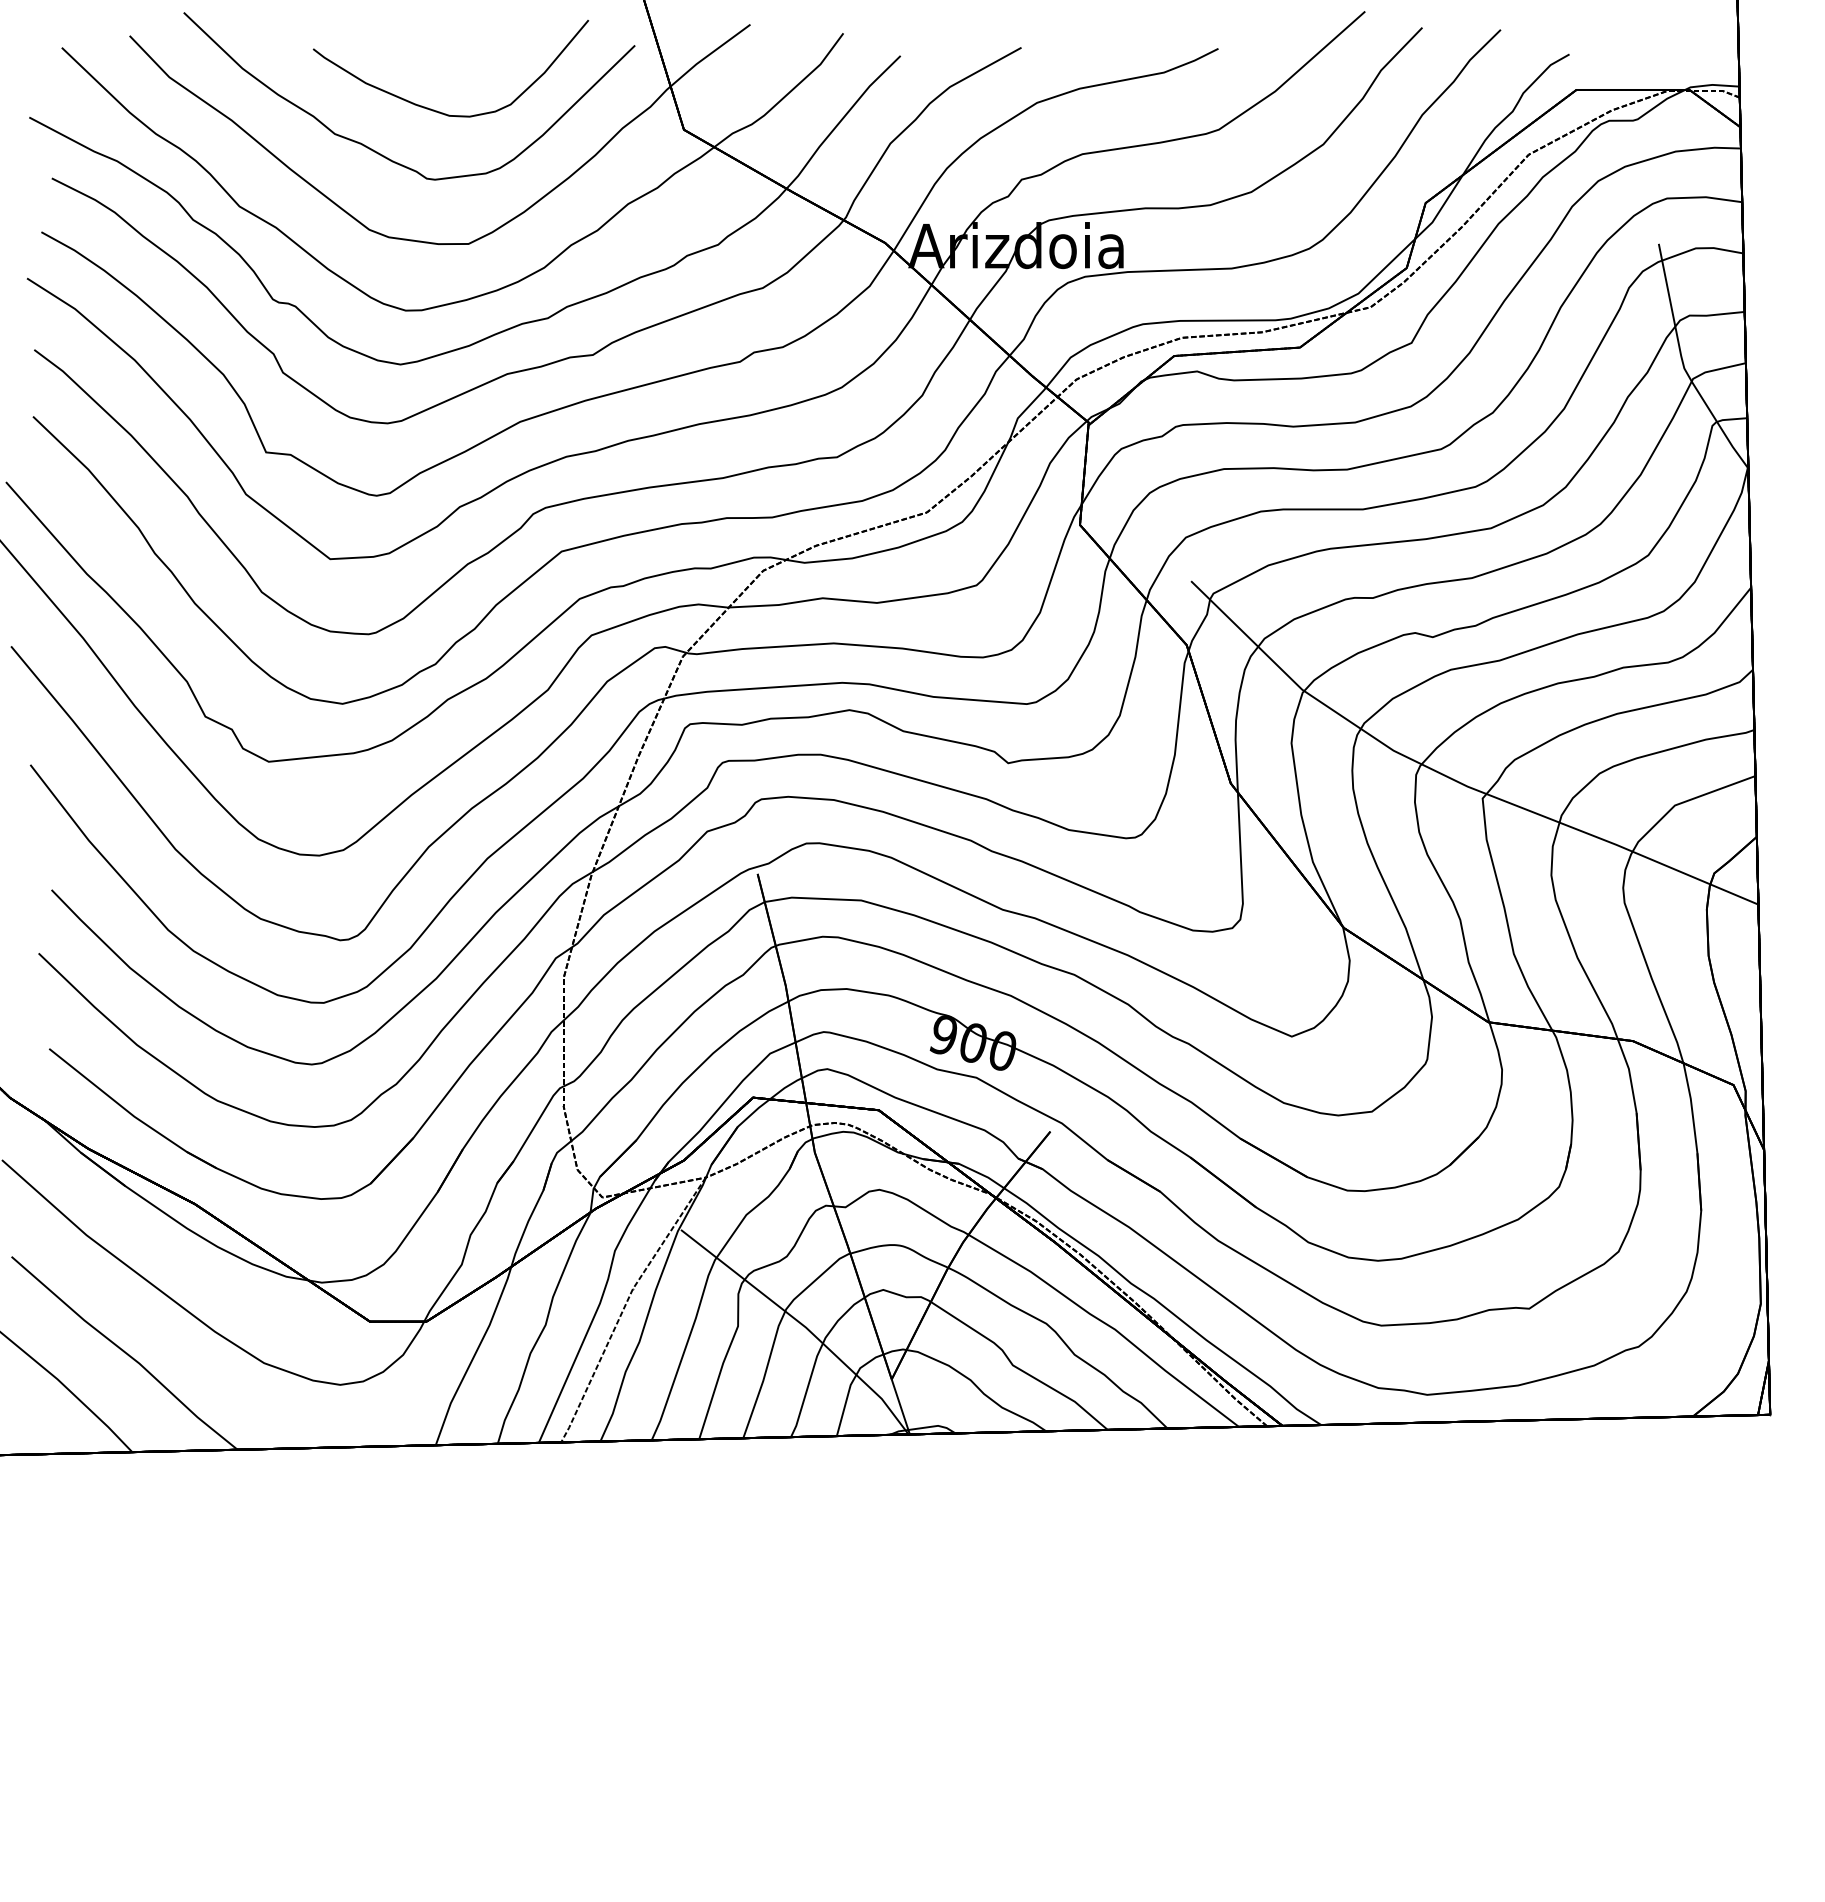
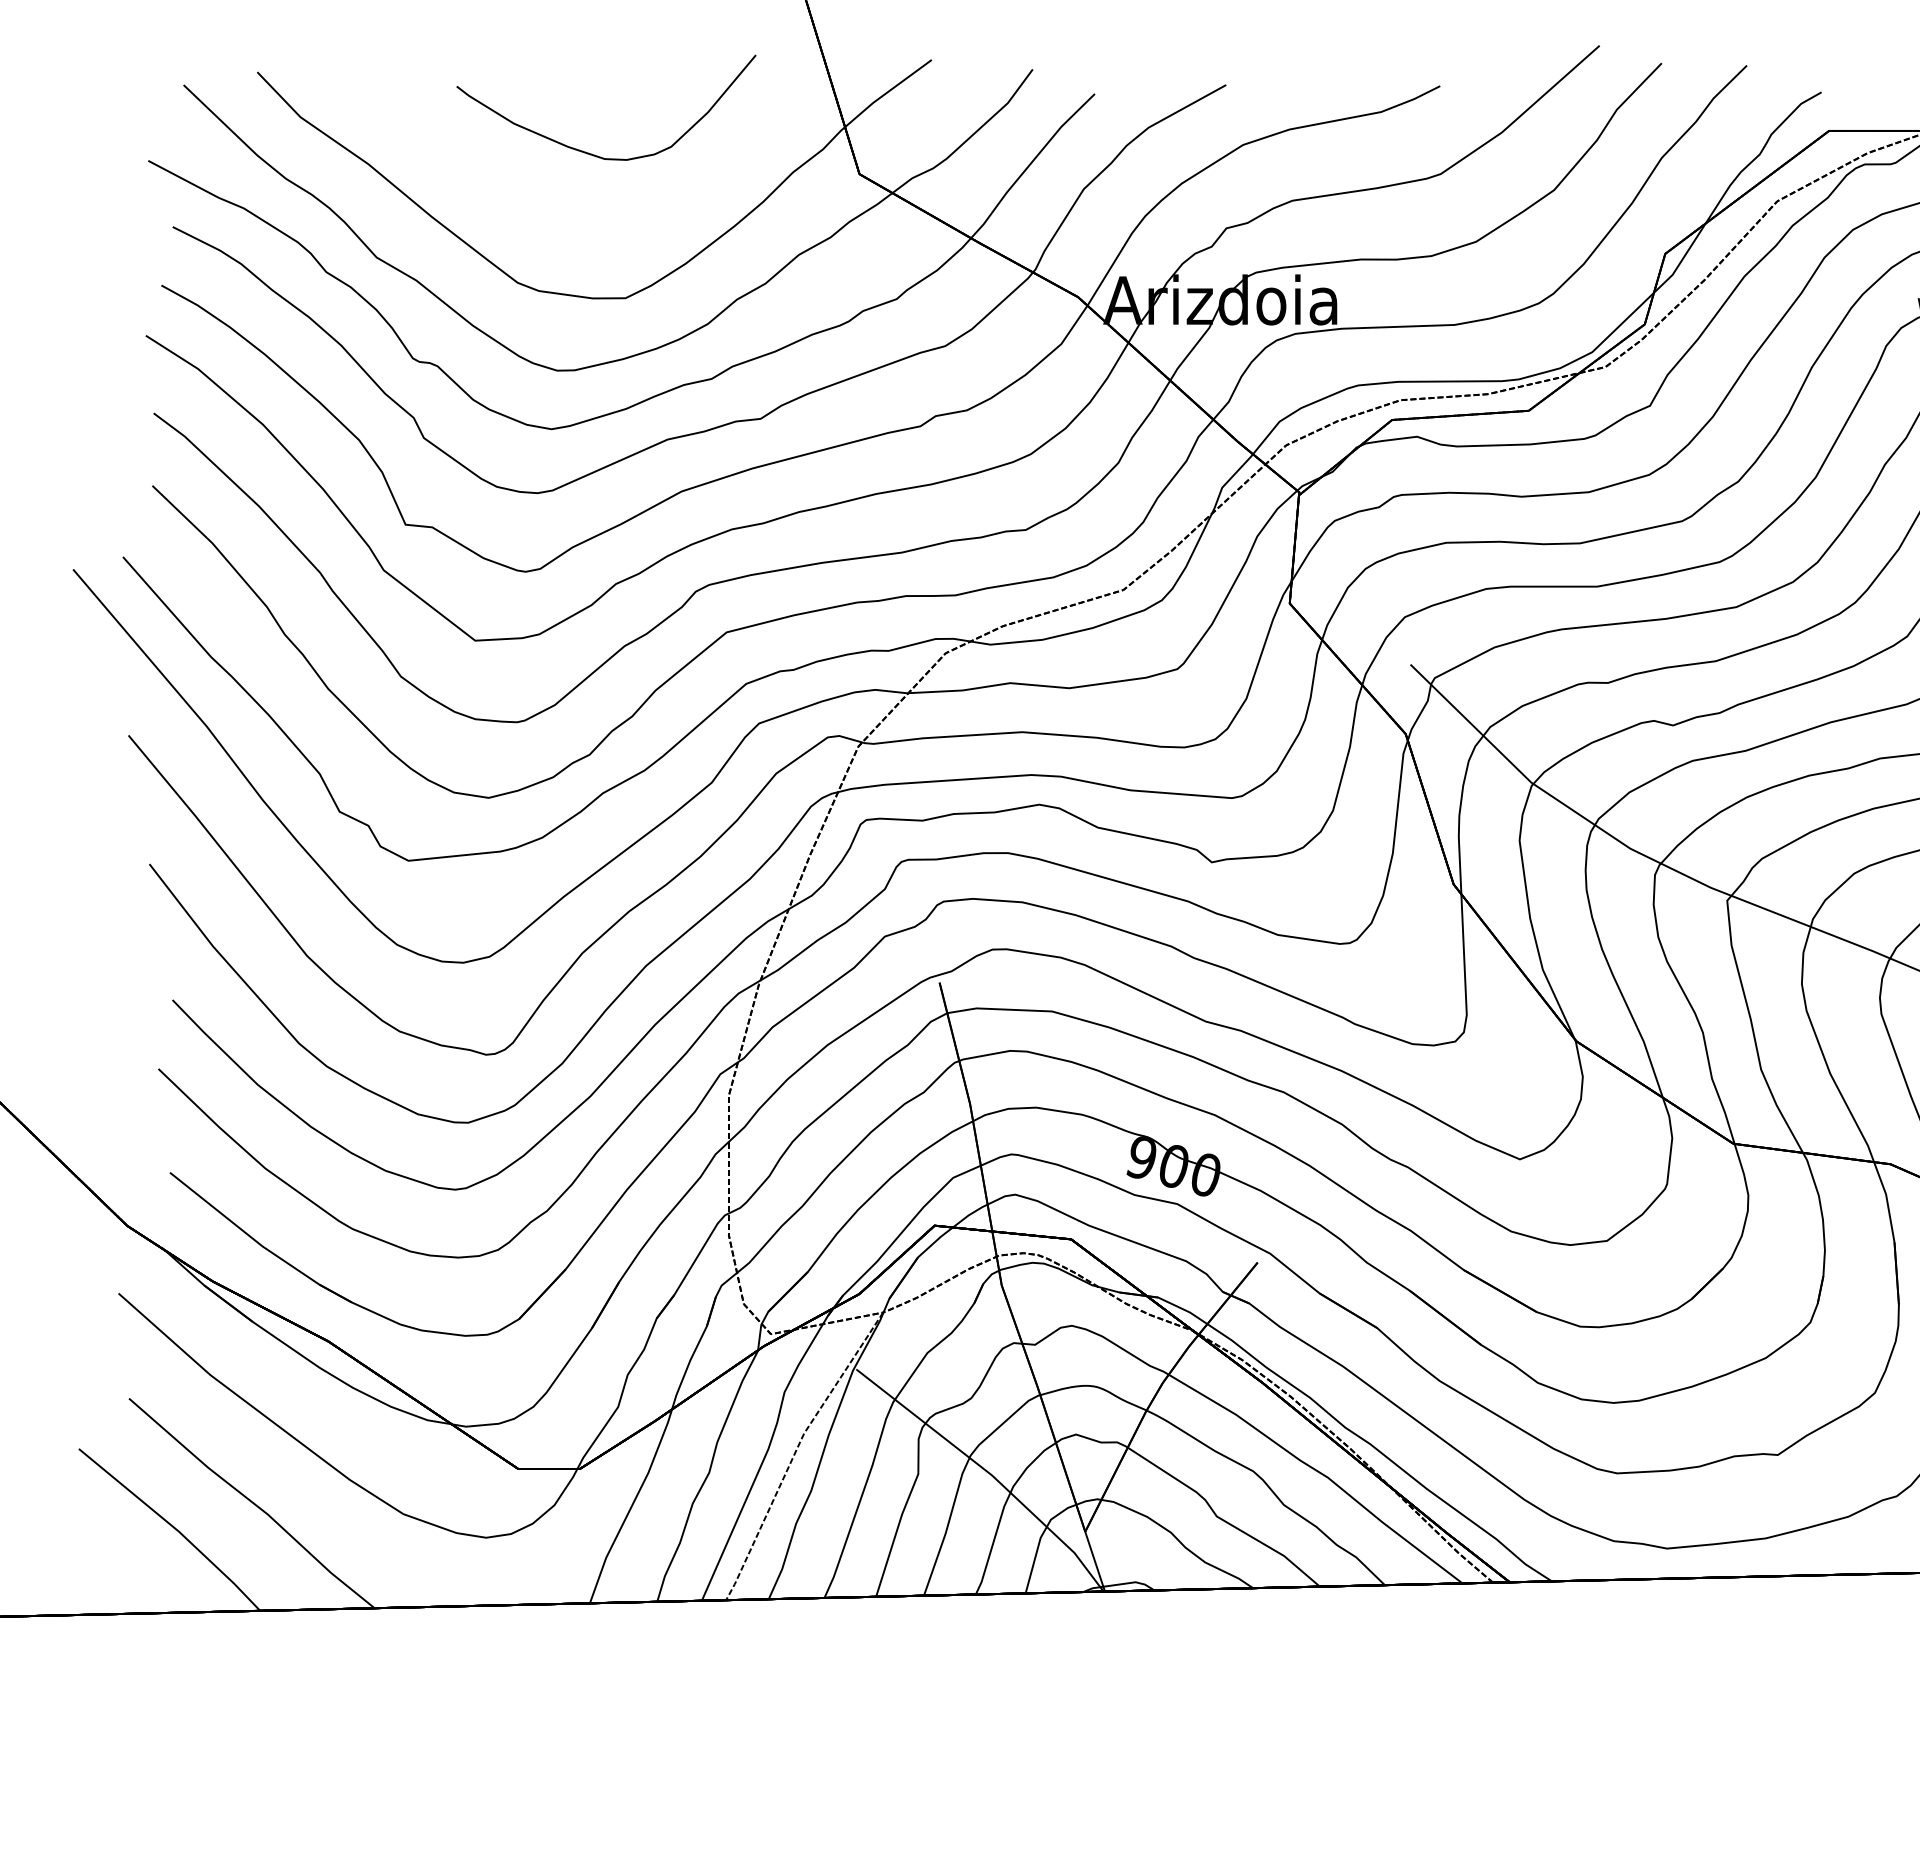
part: (377, 151) -> (526, 197), removed

